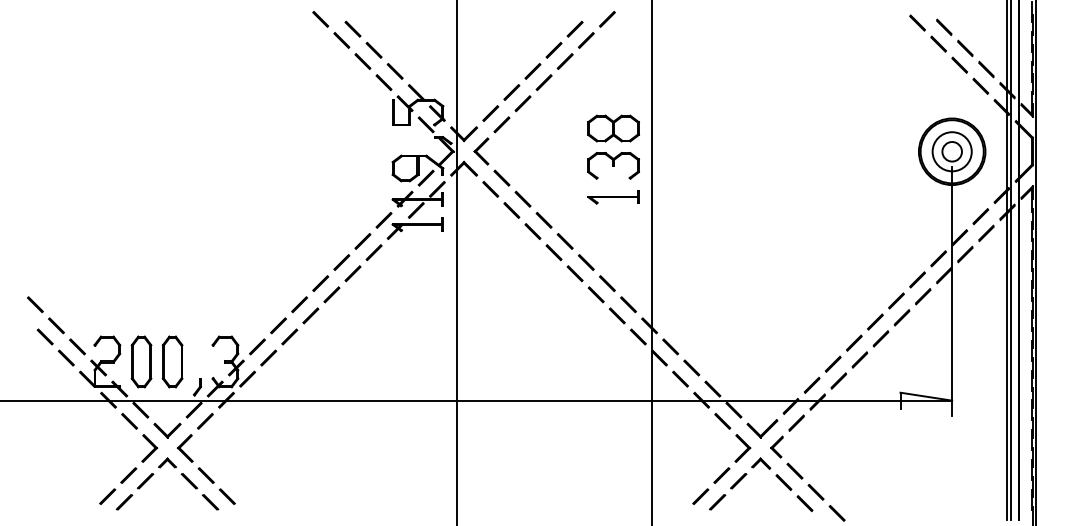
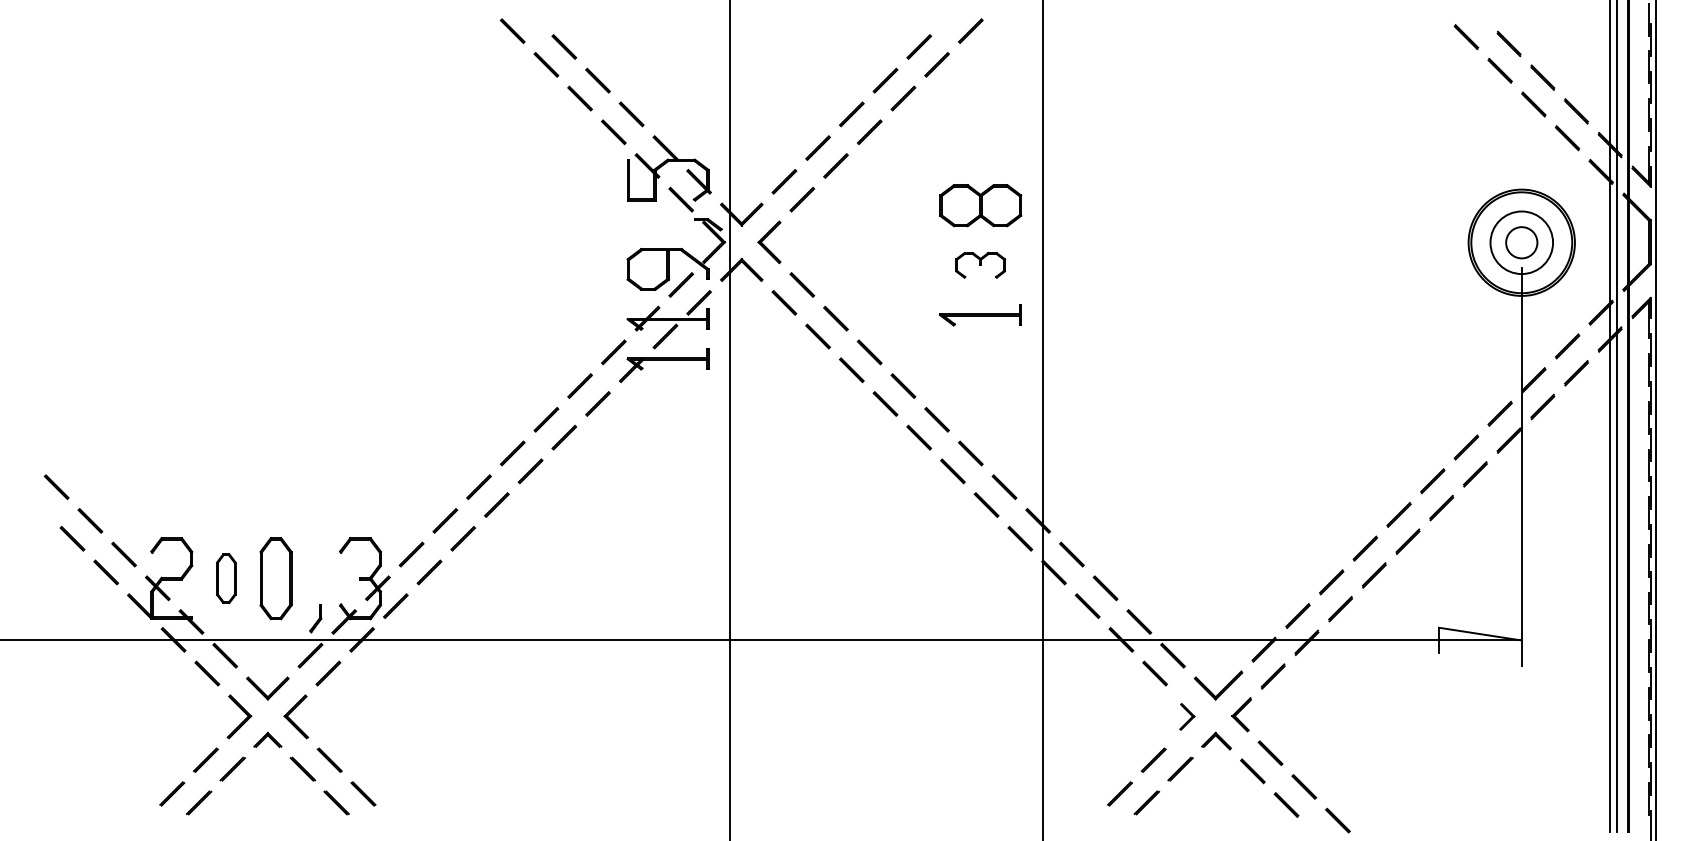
part: (613, 165) -> (980, 264), size x0.6
part: (141, 361) -> (226, 577), size x0.6
part: (742, 448) -> (1186, 716), size x0.6

